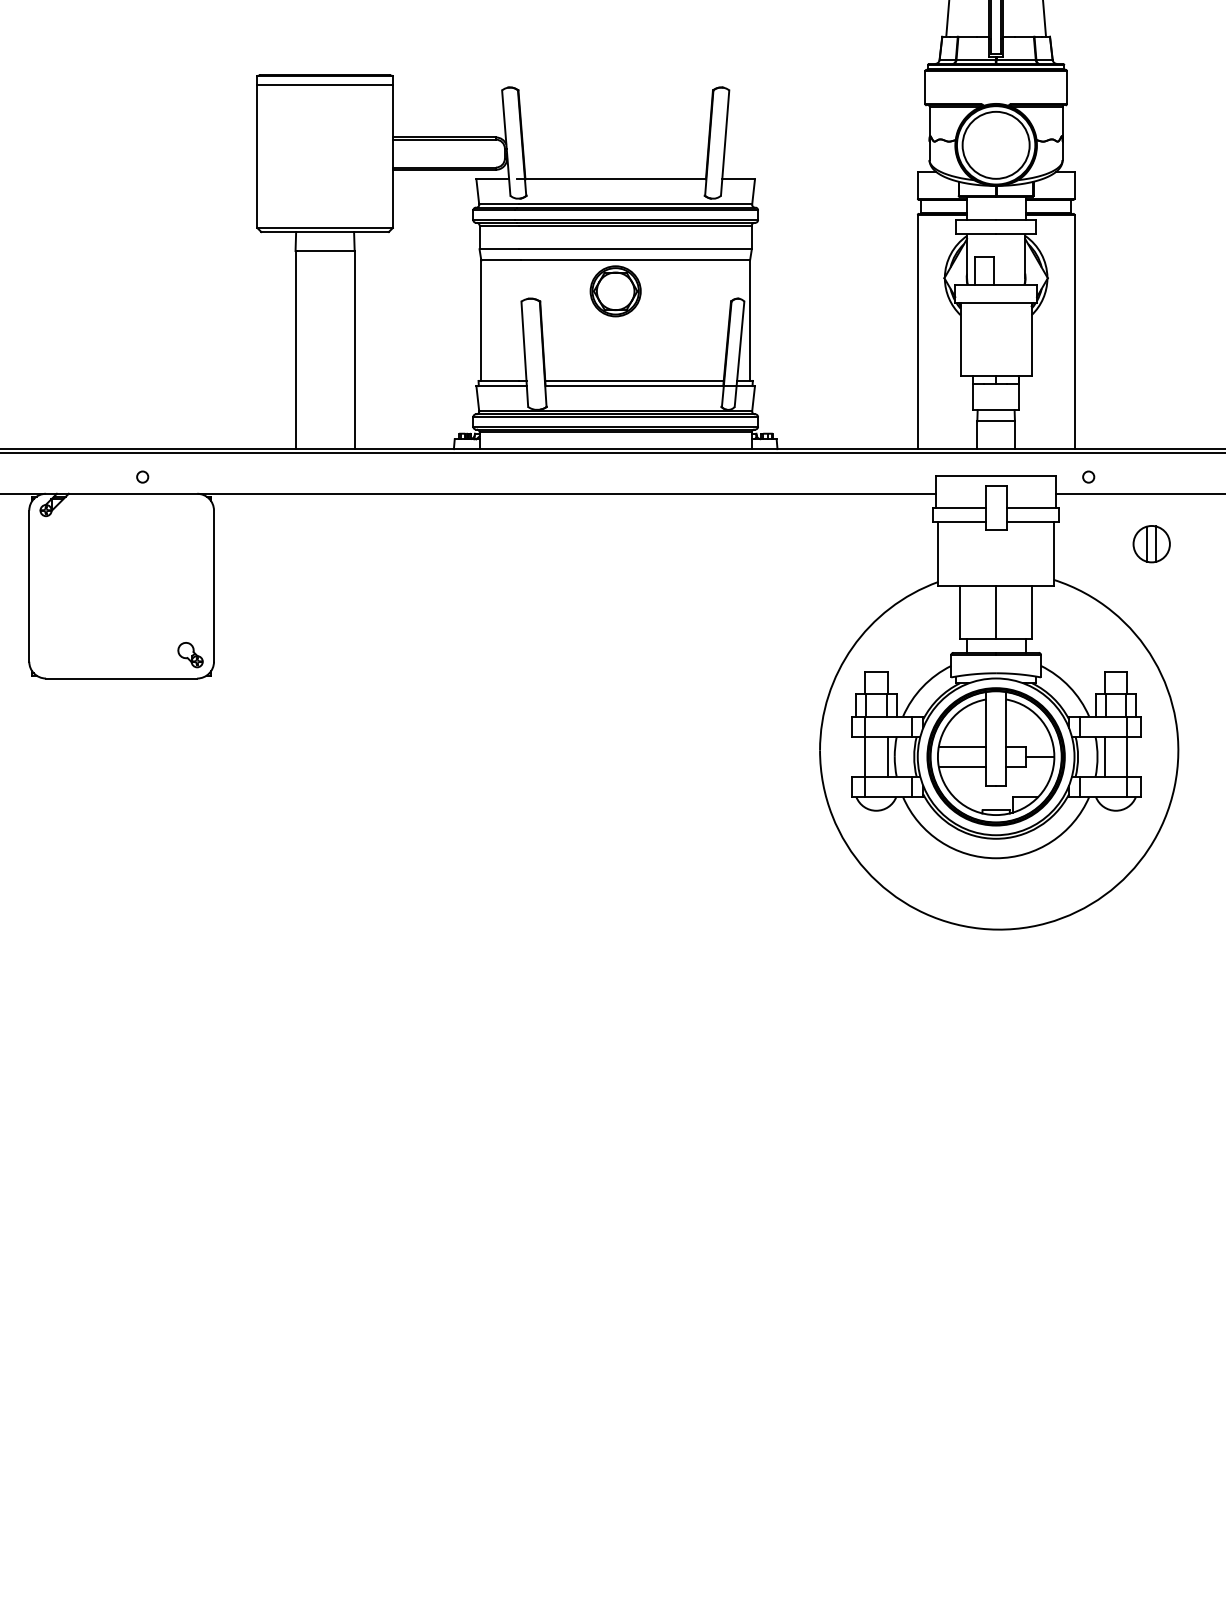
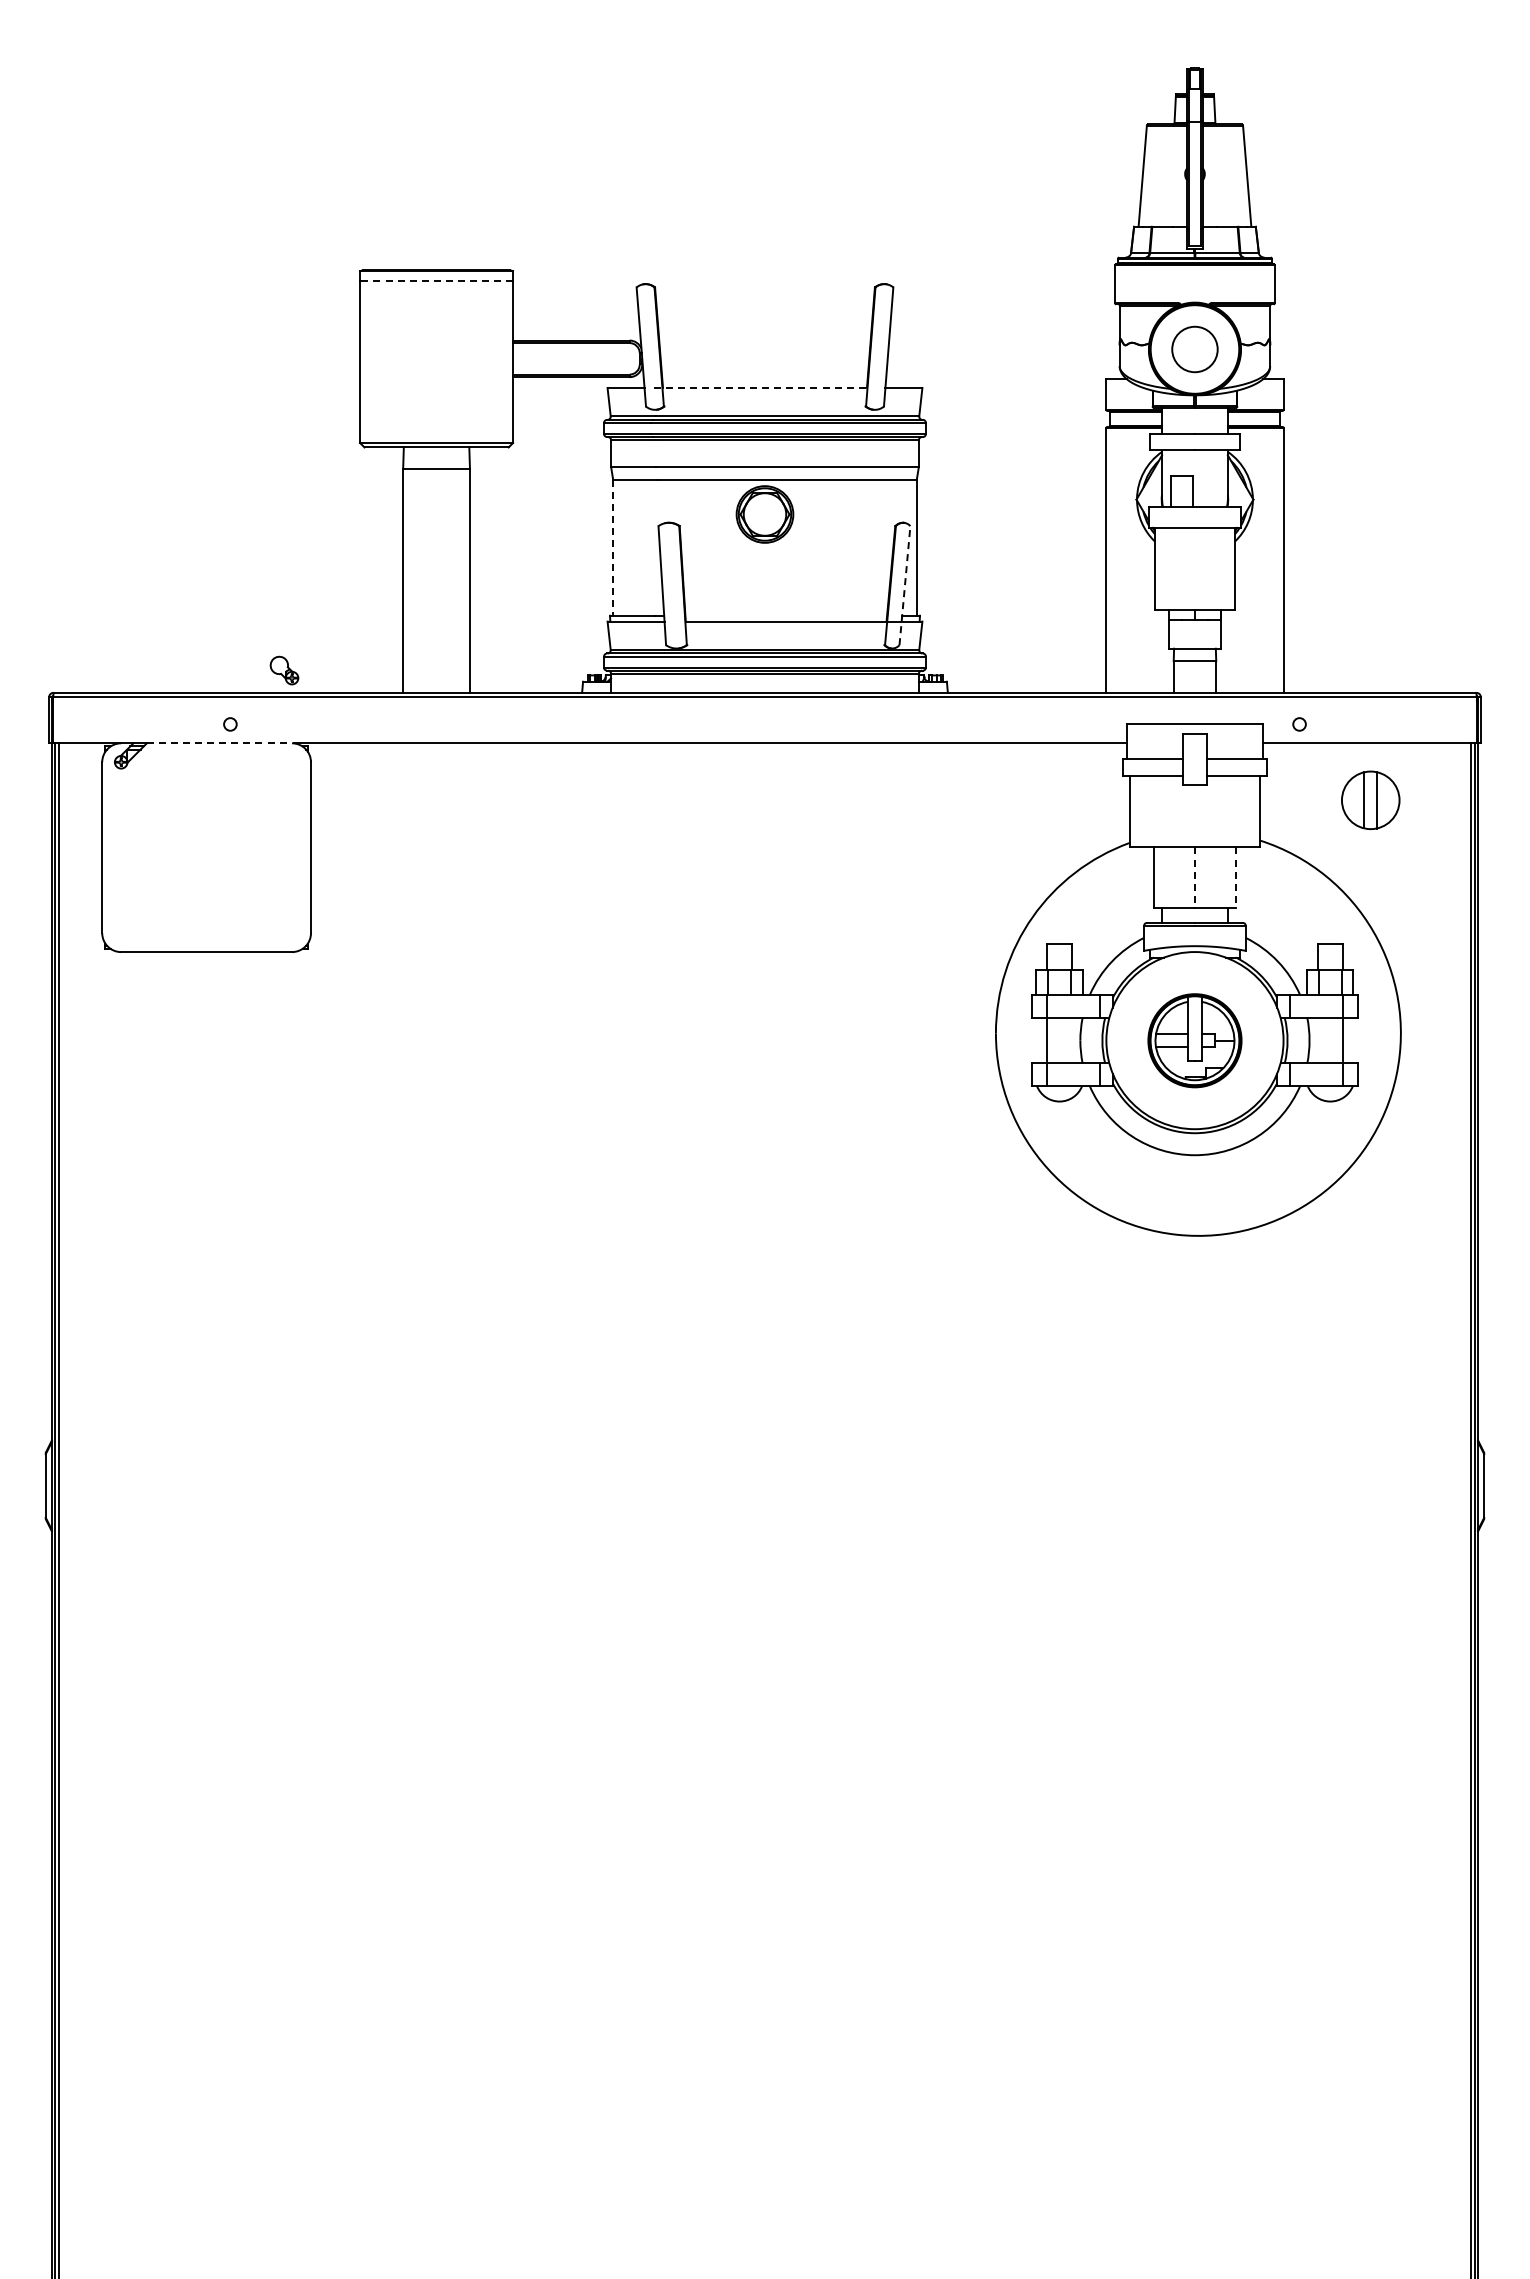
line: (325, 85) -> (436, 281), solid -> dashed
circle: (995, 145) -> (1194, 349), size x0.6
line: (611, 178) -> (760, 387), solid -> dashed
line: (481, 321) -> (613, 548), solid -> dashed
line: (739, 354) -> (904, 585), solid -> dashed
line: (634, 380) -> (786, 615), removed
line: (133, 493) -> (219, 743), solid -> dashed
part: (1151, 543) -> (1370, 799), size x1.4
line: (995, 613) -> (1194, 878), solid -> dashed
line: (1032, 613) -> (1236, 878), solid -> dashed
part: (190, 654) -> (284, 670), moved
line: (887, 756) -> (1072, 1040), removed
part: (995, 756) -> (1194, 1040), size x0.6
line: (1104, 756) -> (1317, 1040), removed

